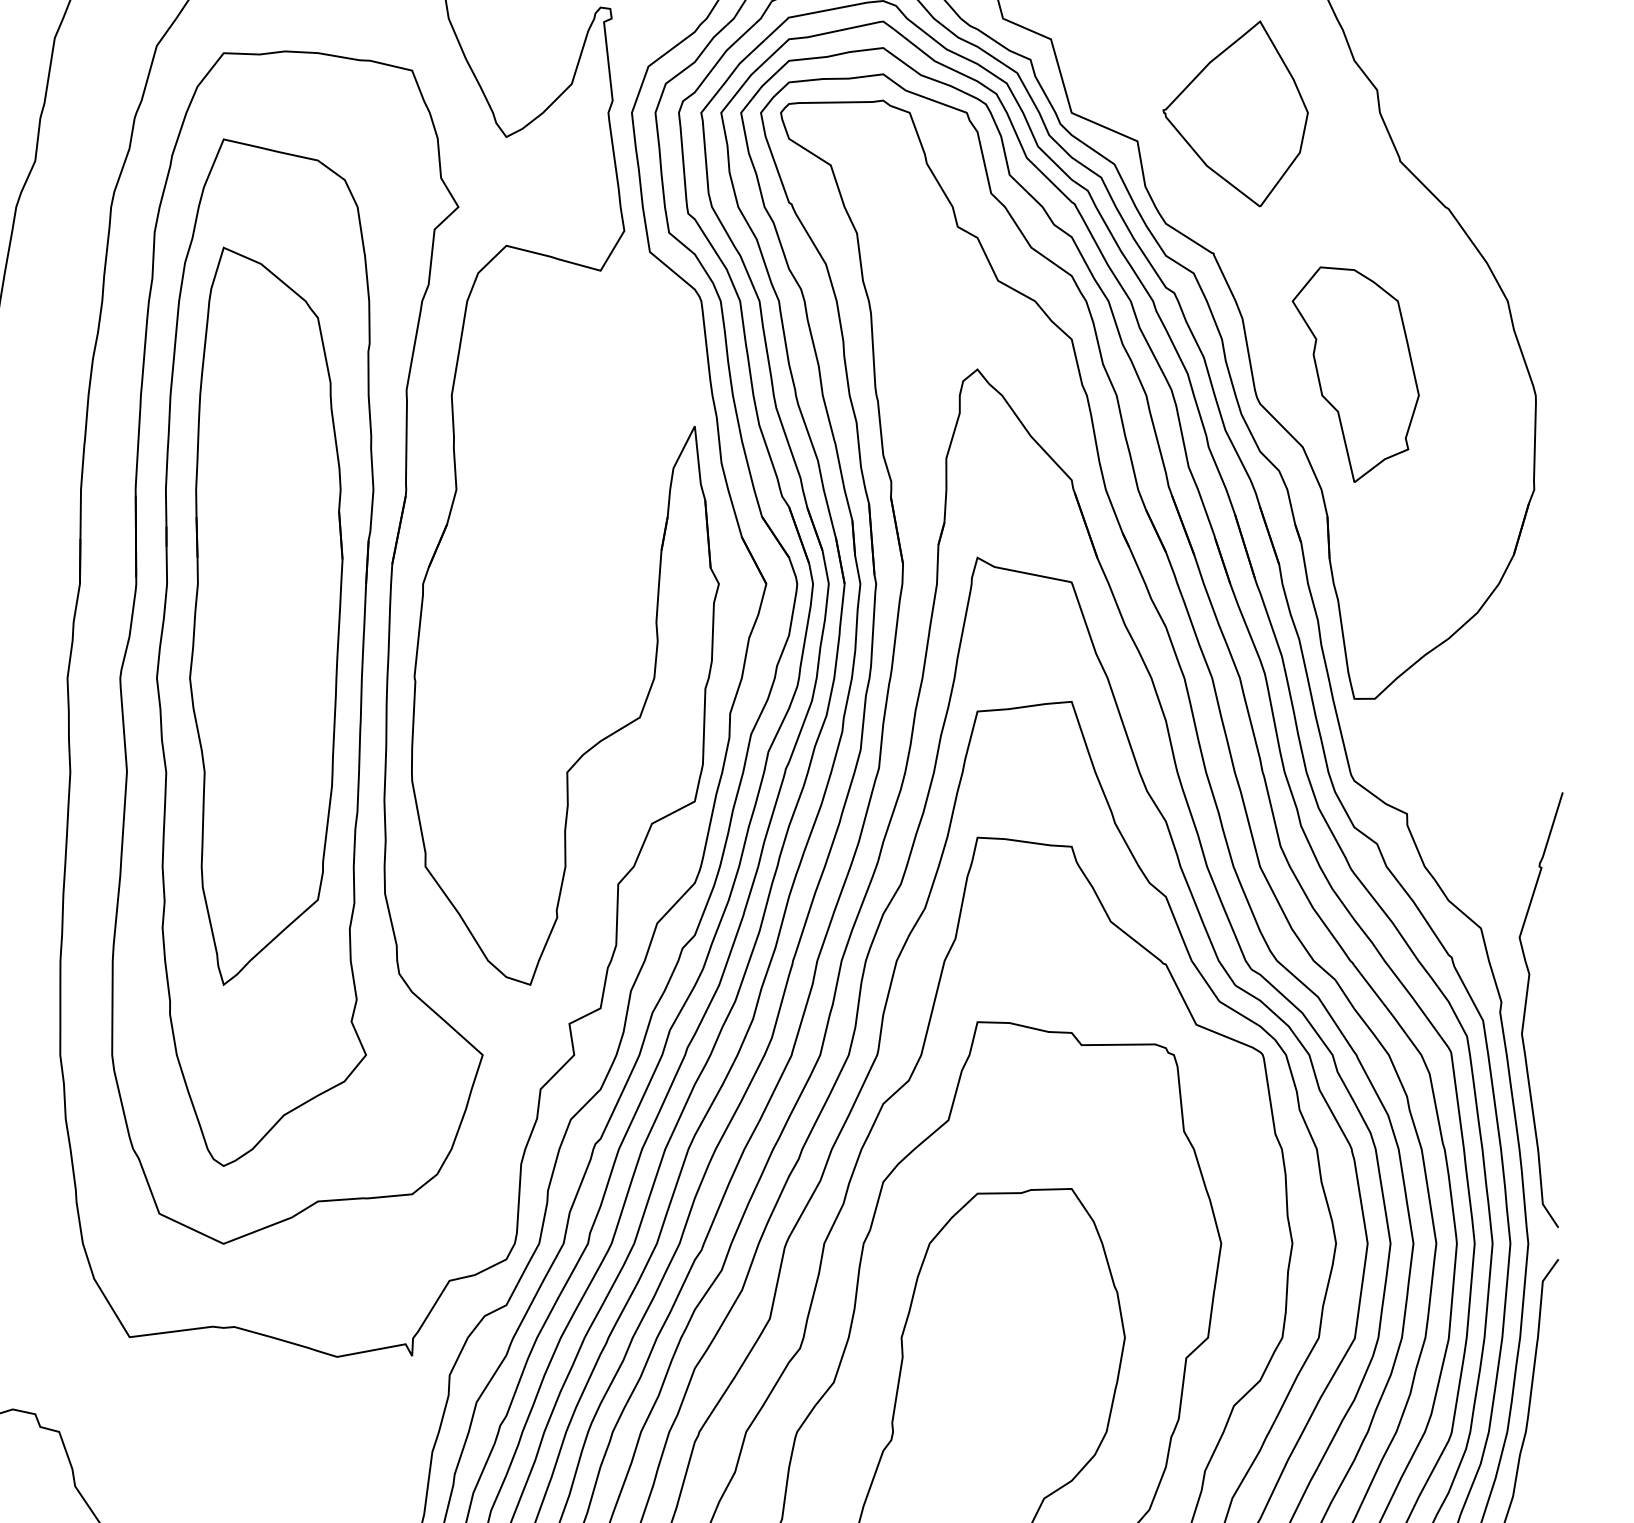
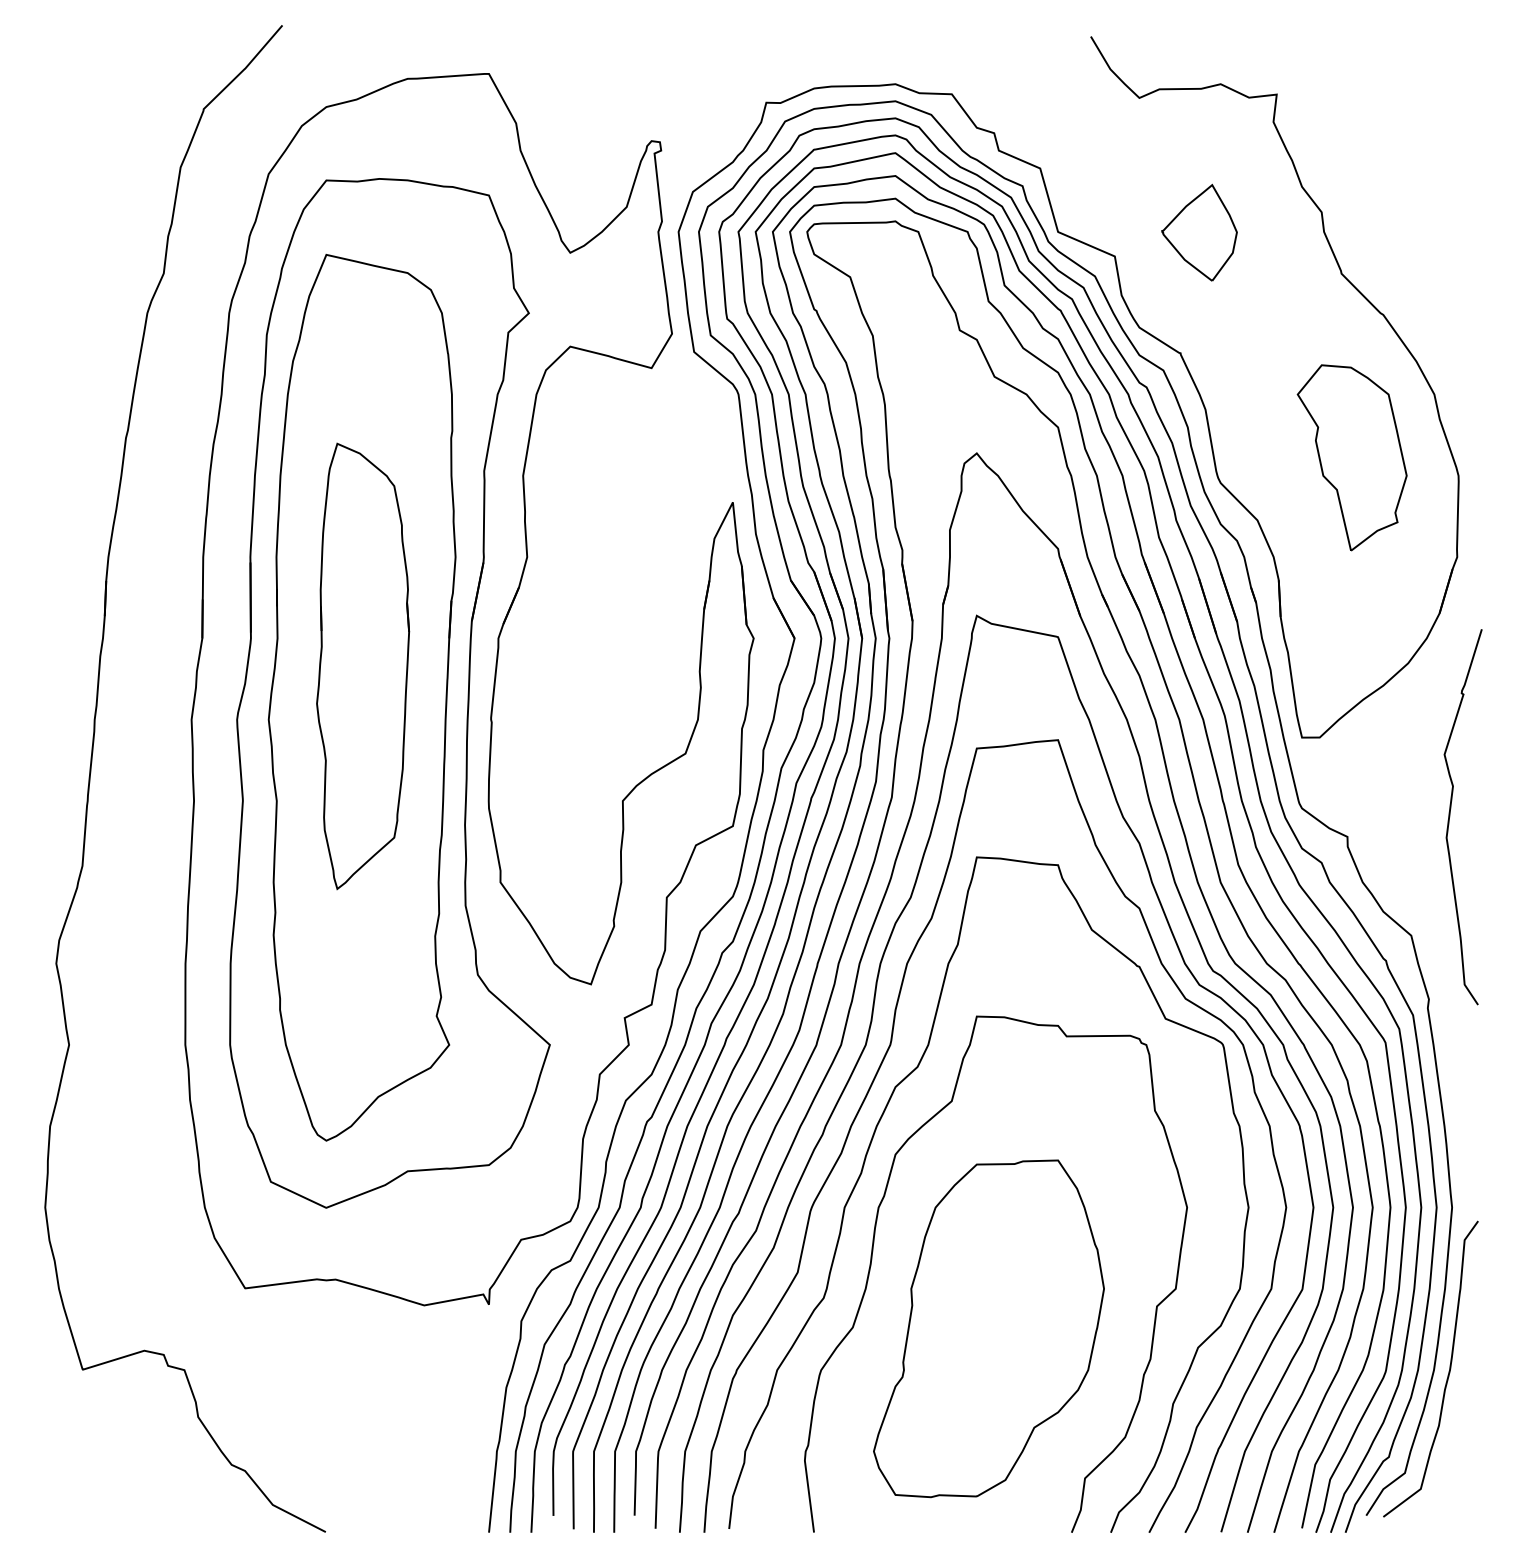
part: (1235, 113) -> (1199, 232), size x0.6
part: (1354, 374) -> (1351, 457), moved
part: (265, 616) -> (362, 666), size x0.7
curve: (1526, 1009) -> (1450, 816), moved

